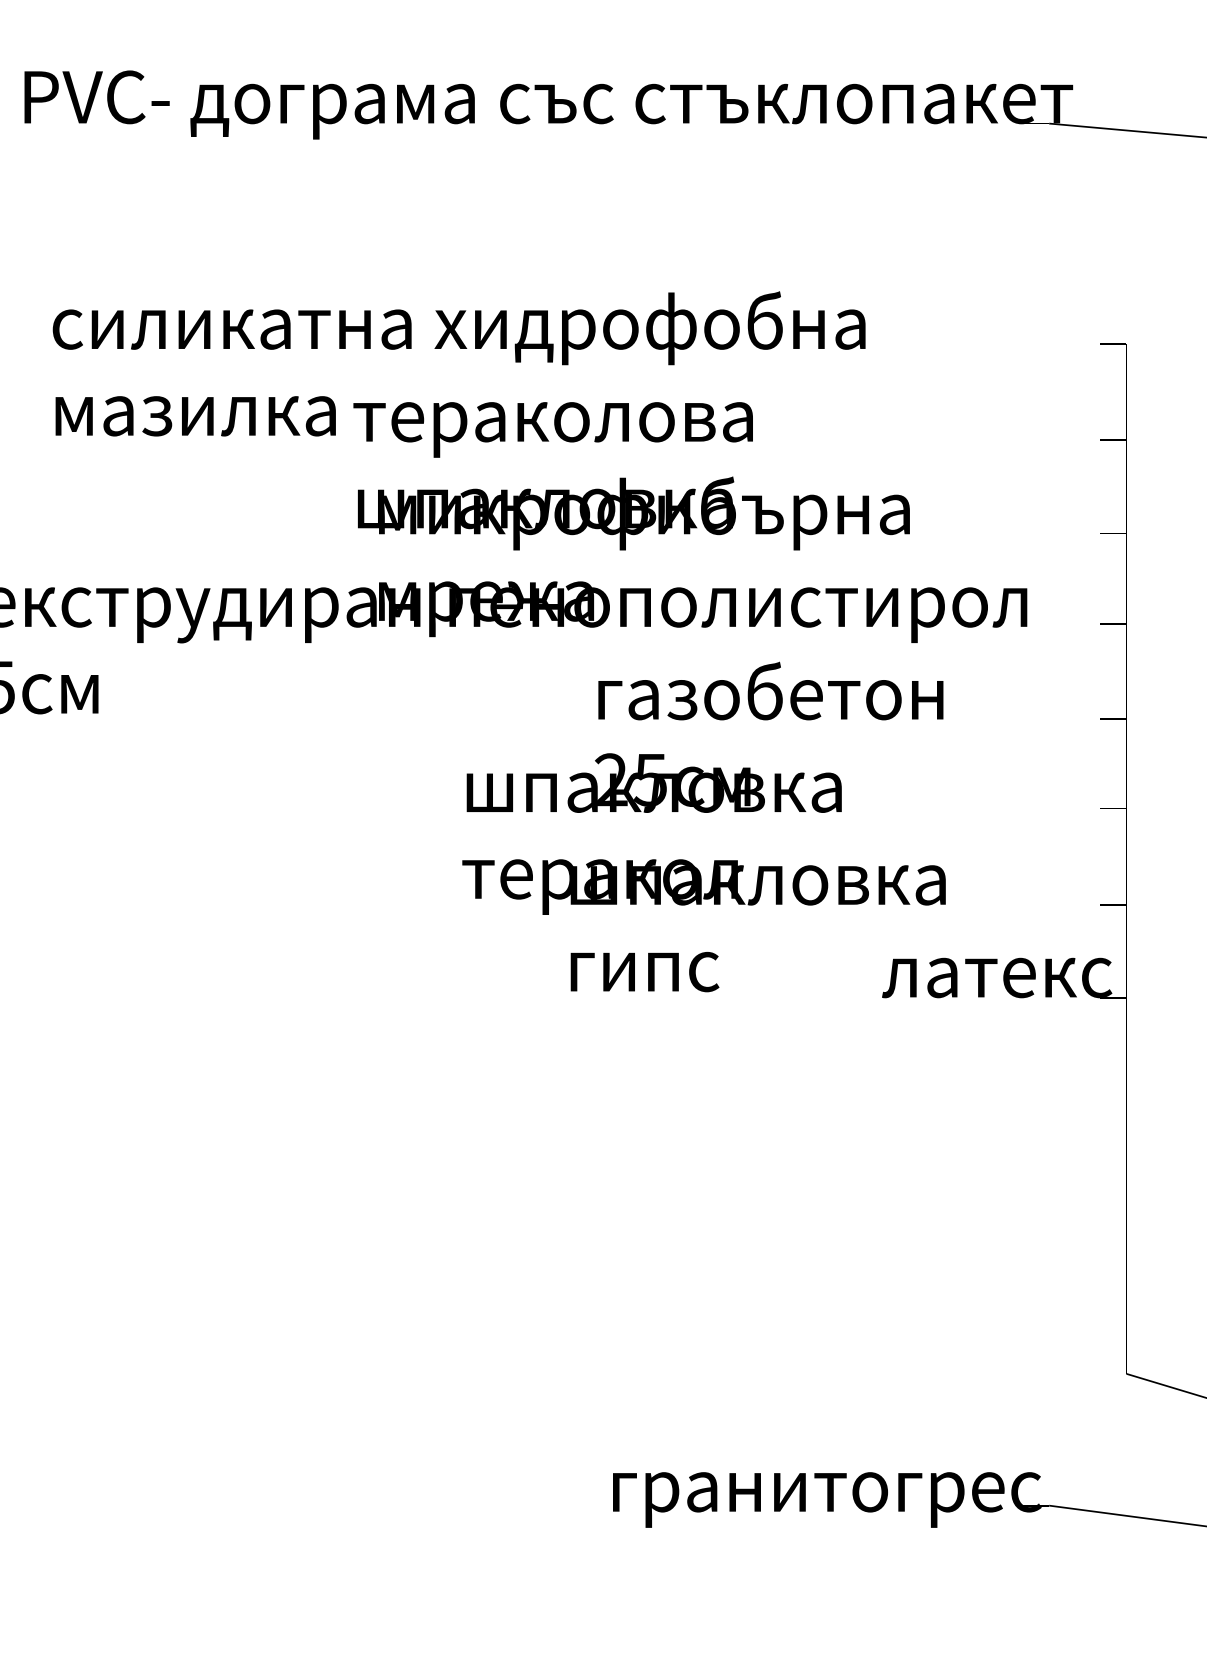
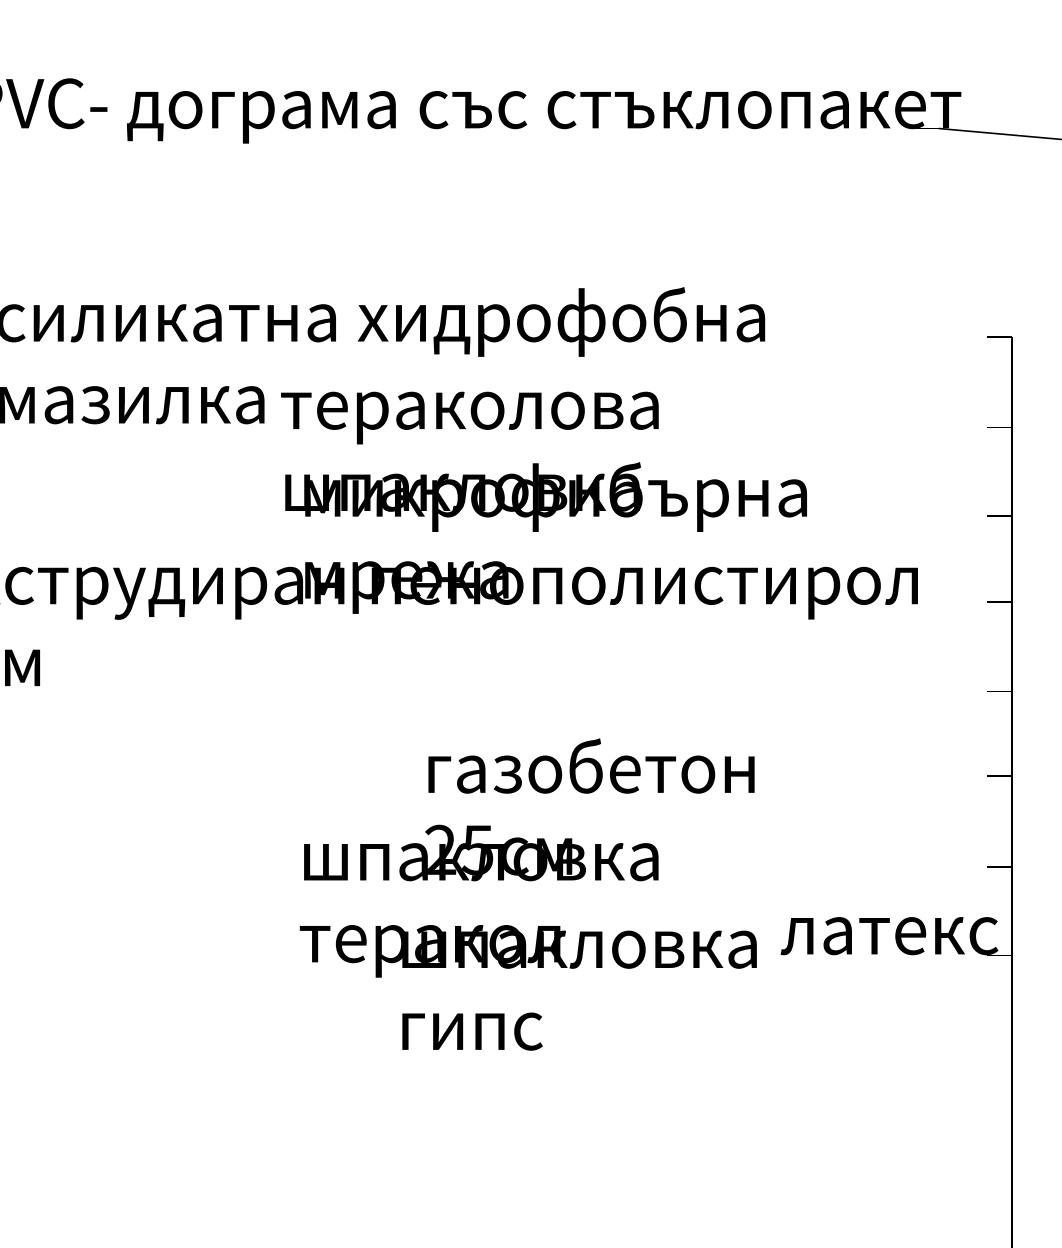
text: (703, 826) -> (527, 894), moved

